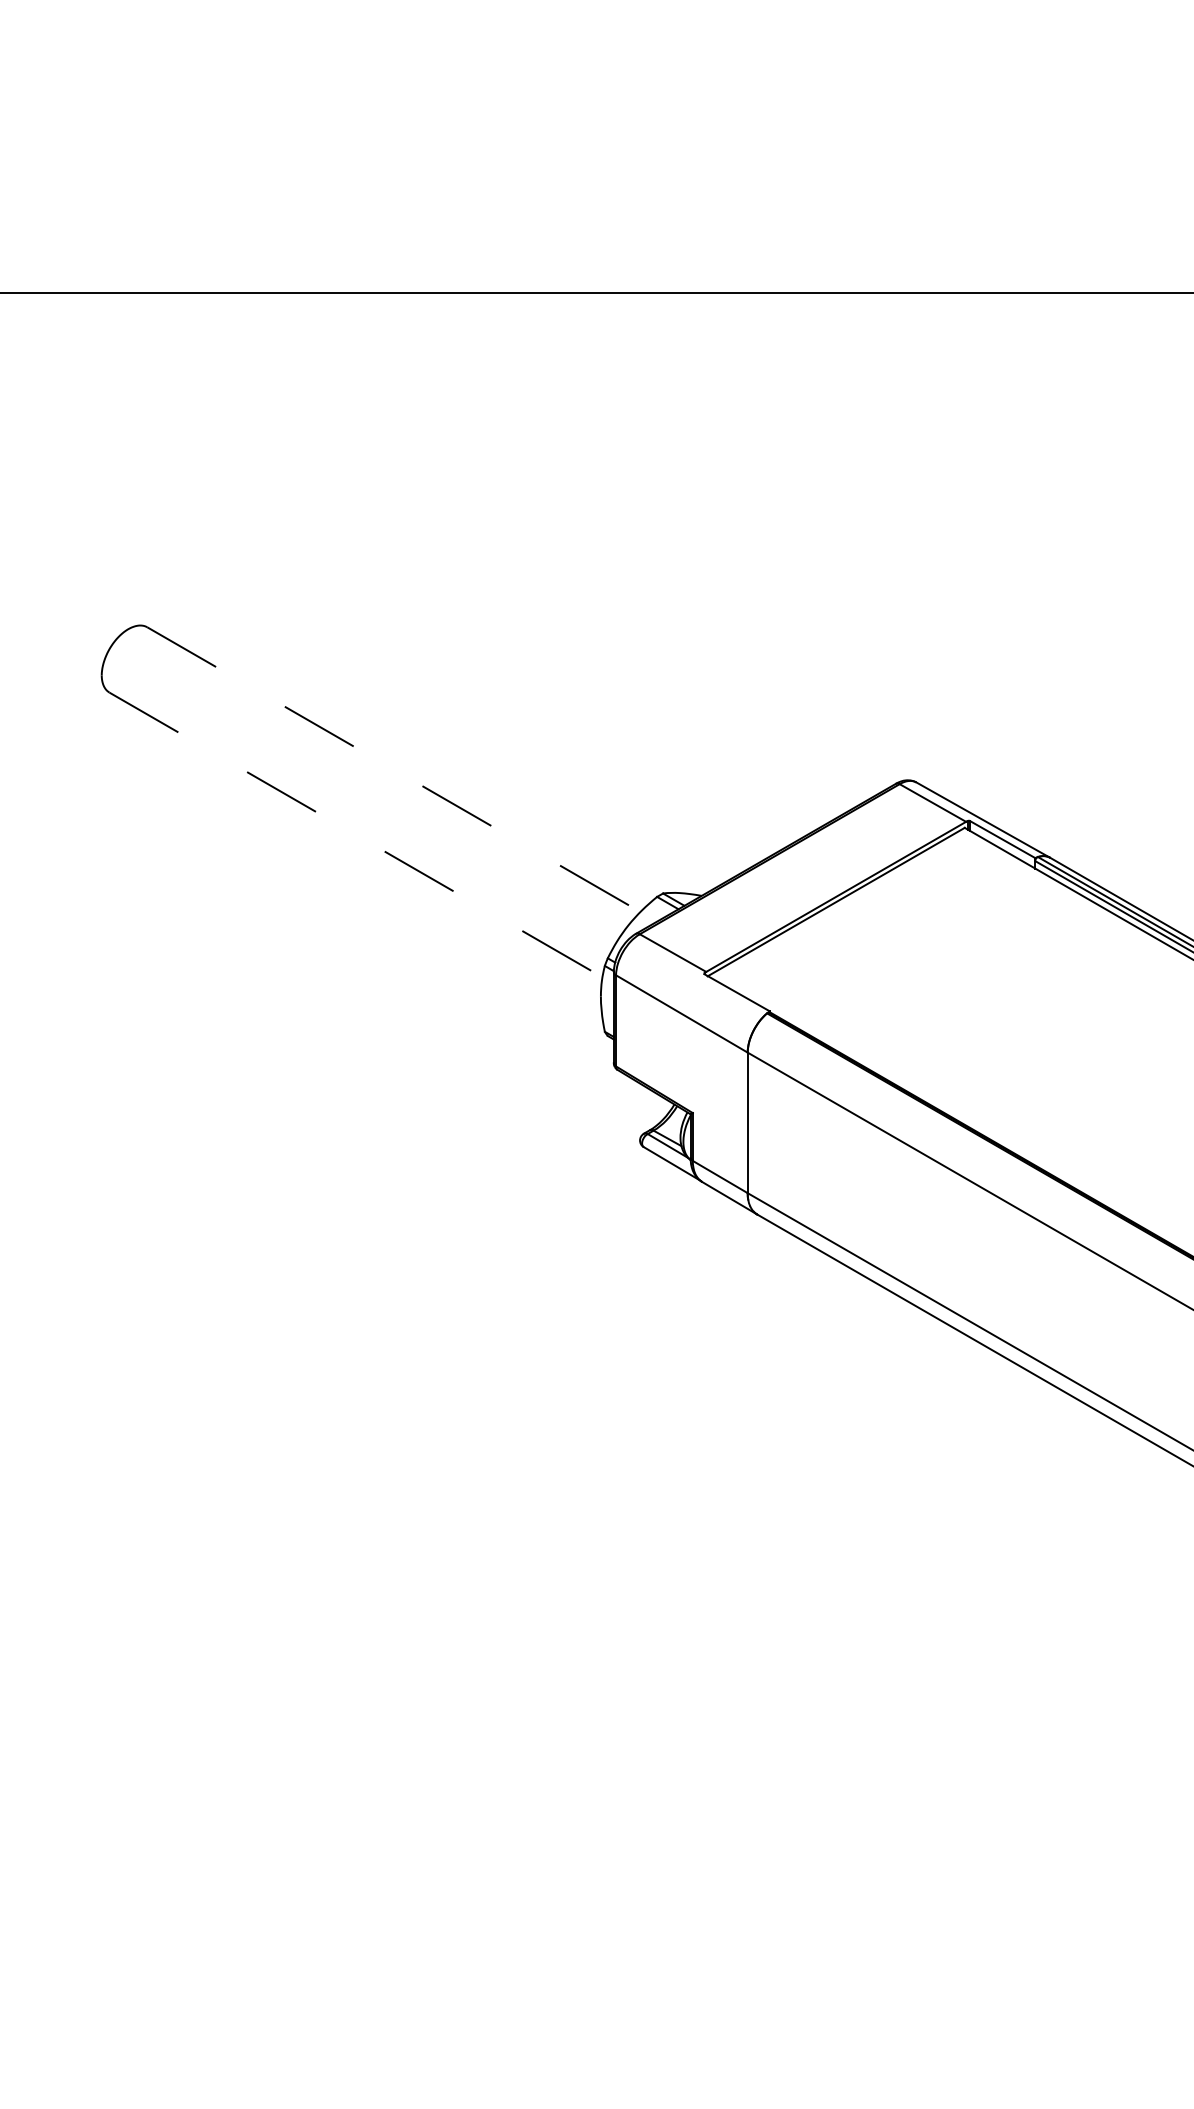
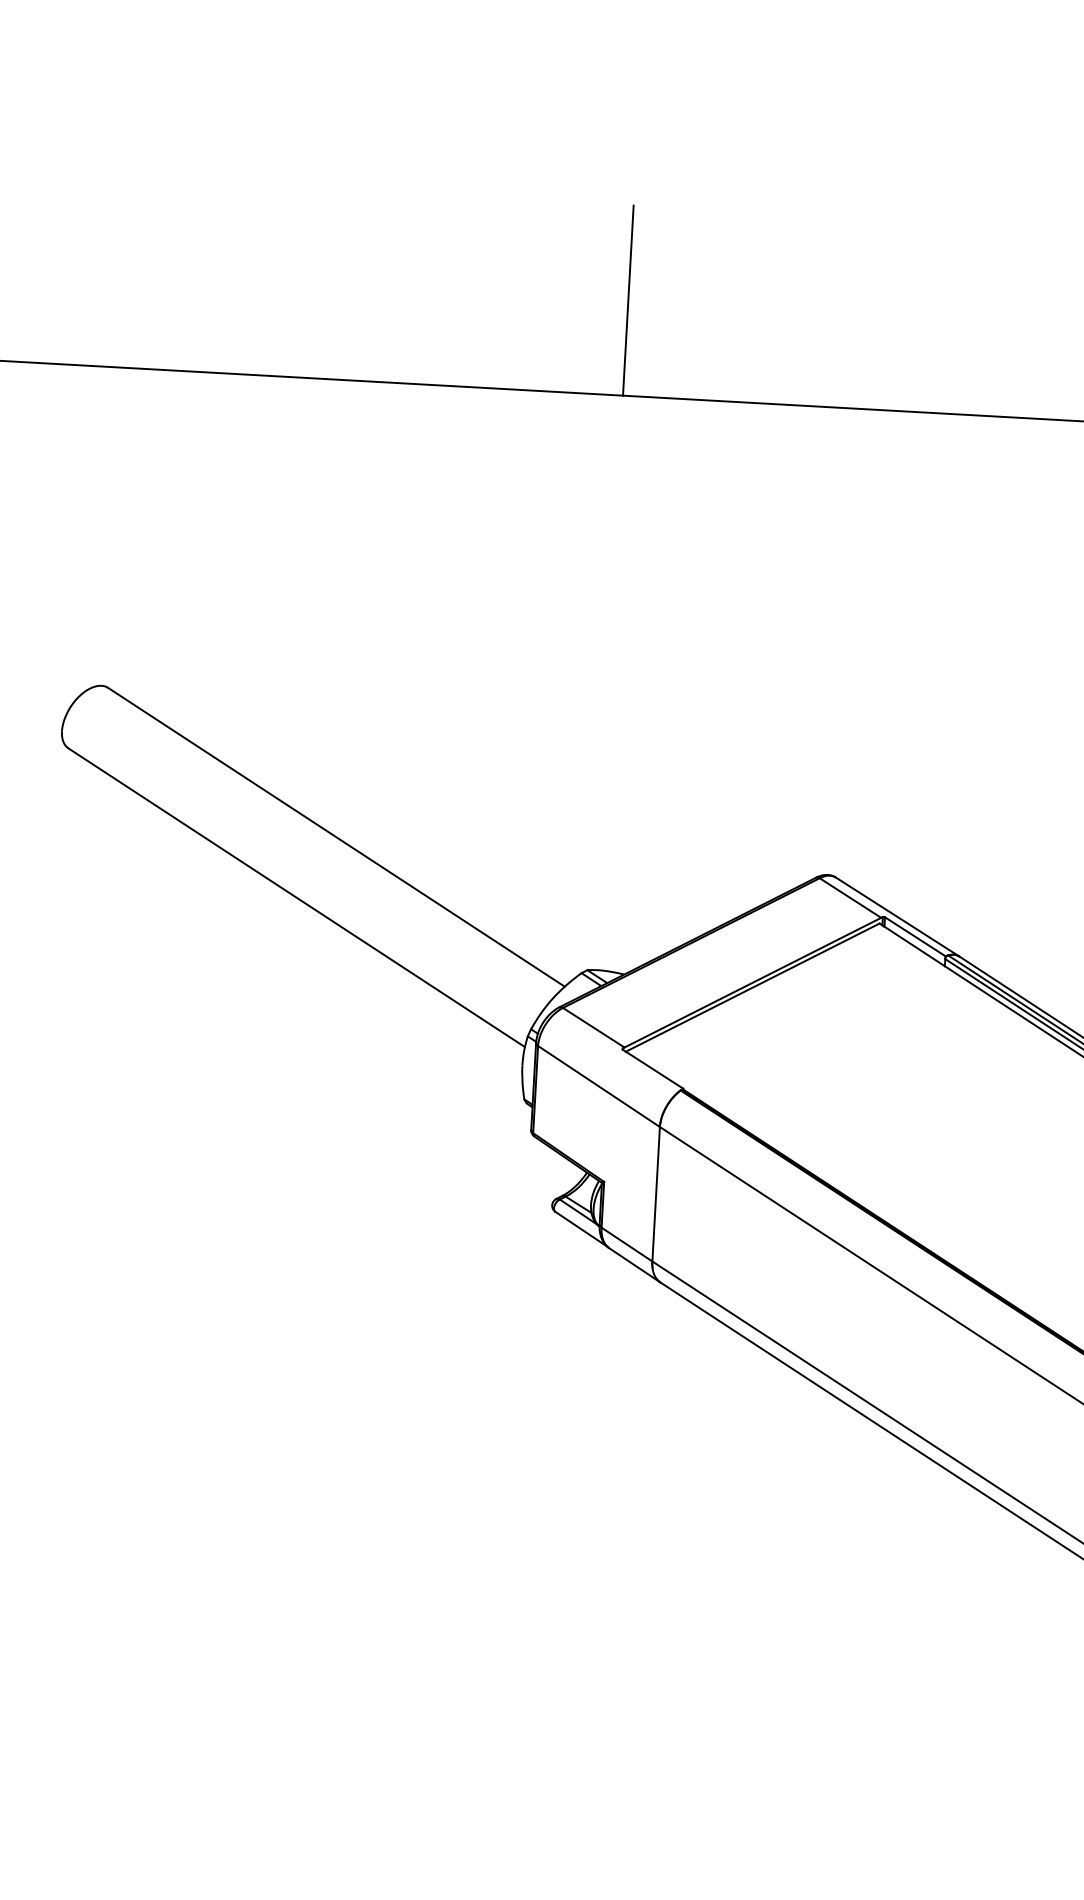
line: (666, 193) -> (628, 300), added
line: (393, 769) -> (336, 837), dashed -> solid
line: (355, 834) -> (296, 897), dashed -> solid

